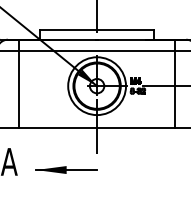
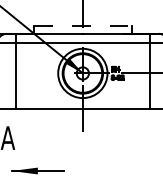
line: (96, 29) -> (82, 25), solid -> dashed
part: (66, 169) -> (37, 170), moved

